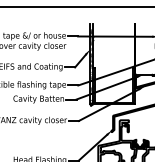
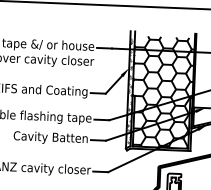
hatch: (113, 64) -> (162, 91), added

